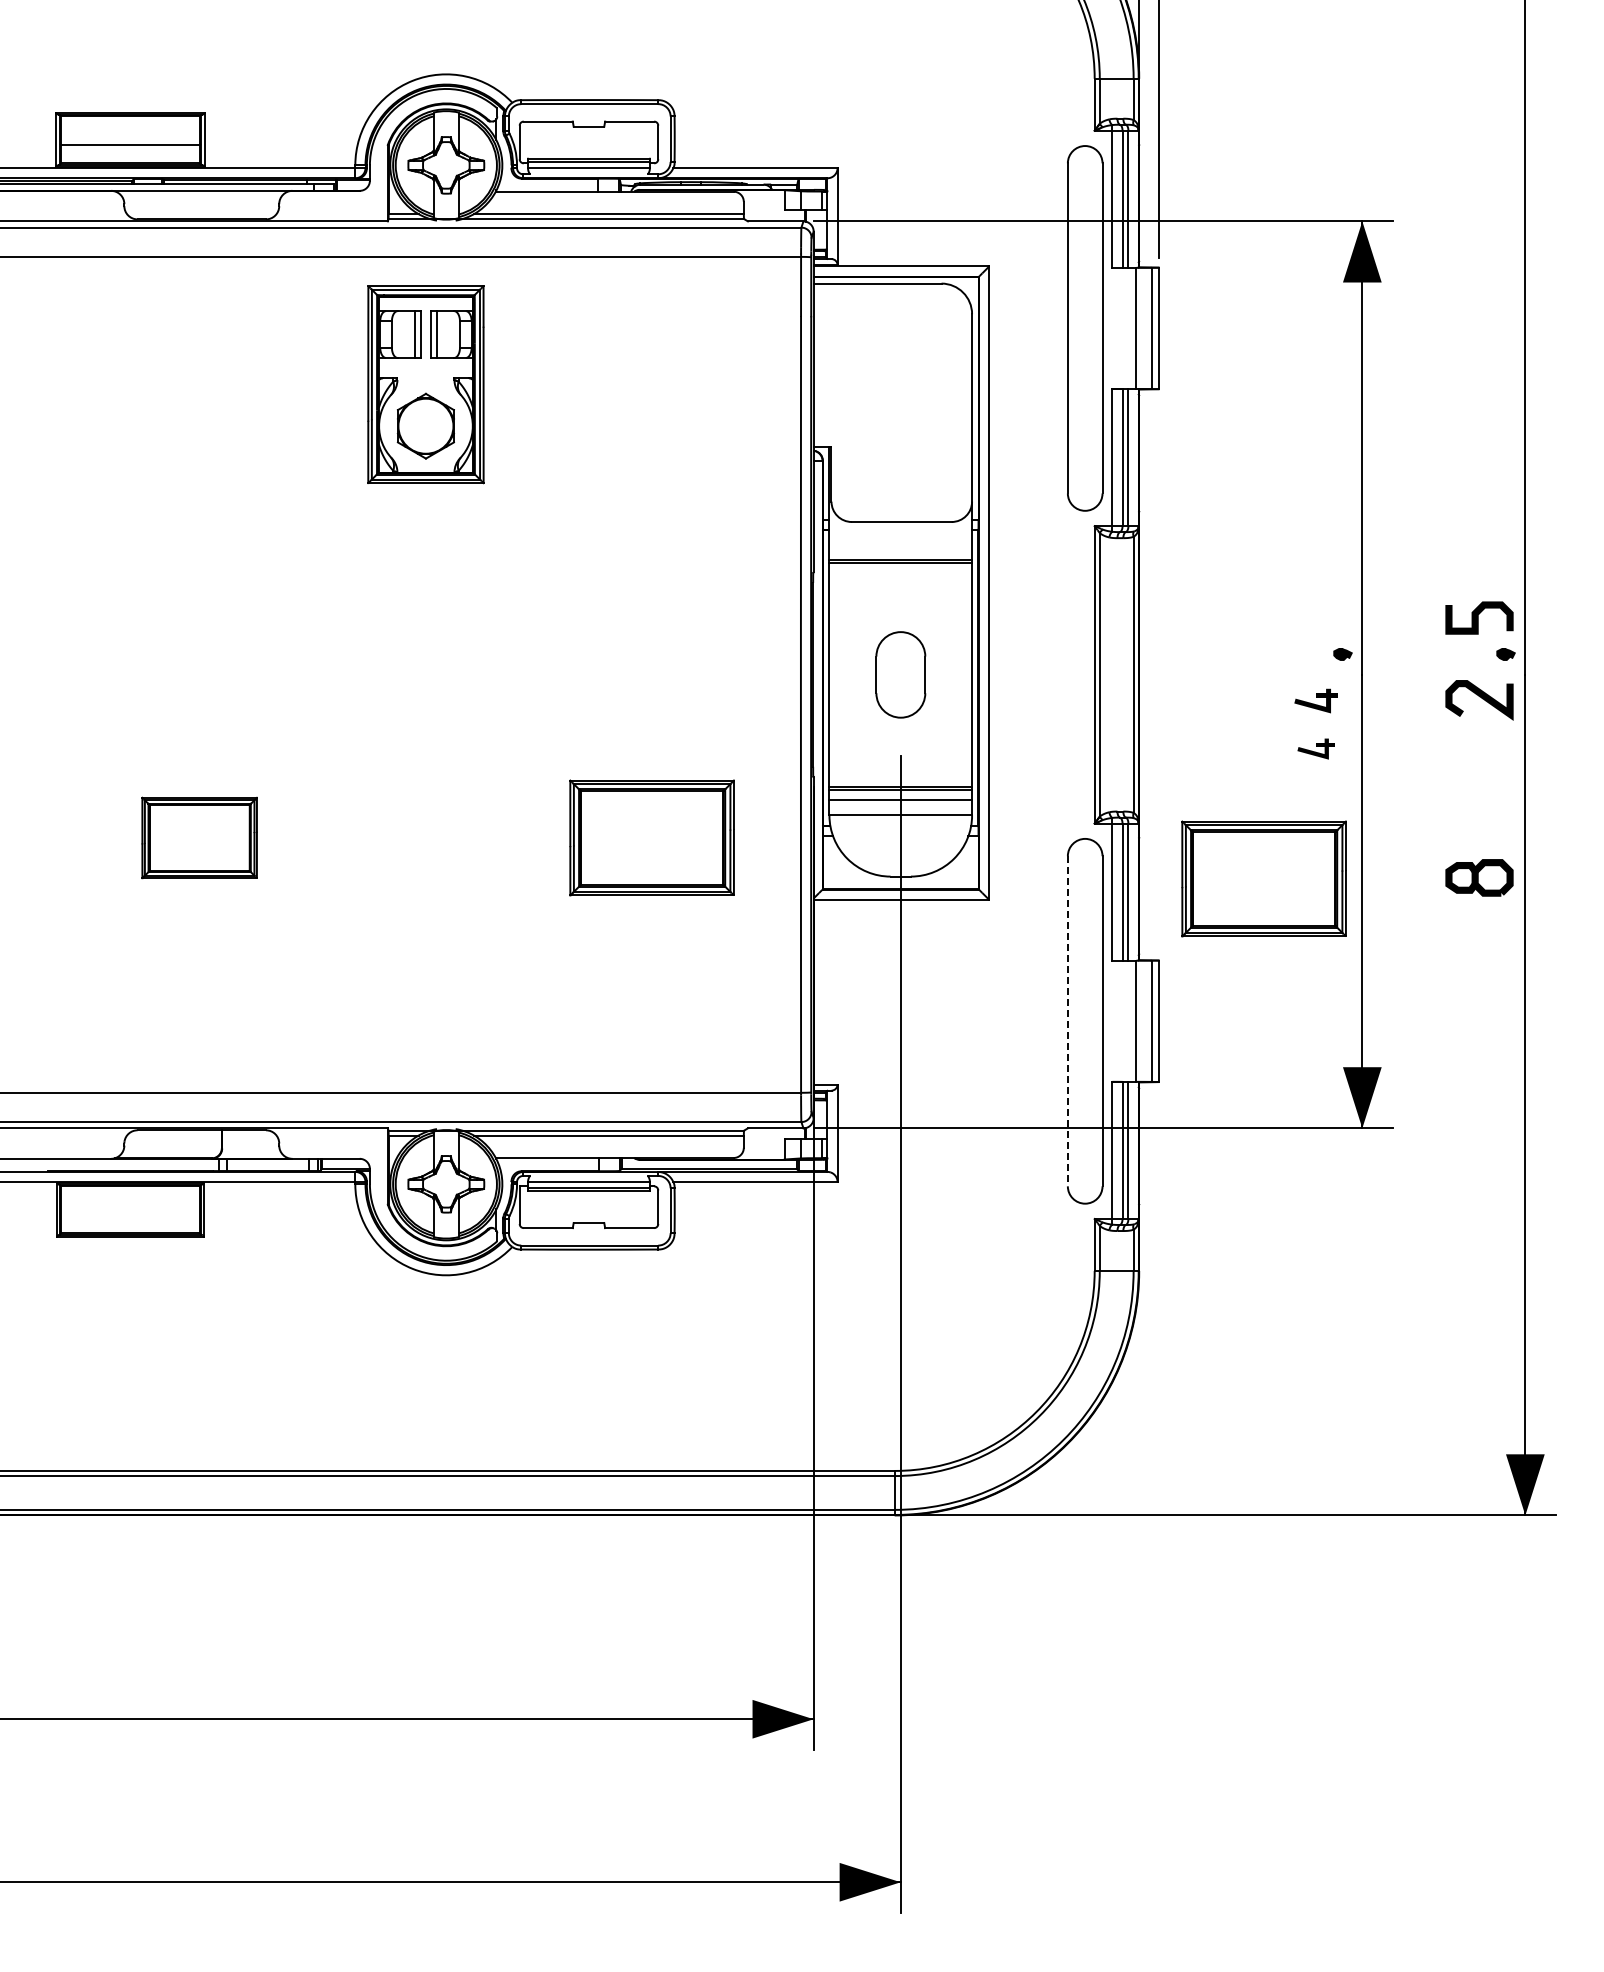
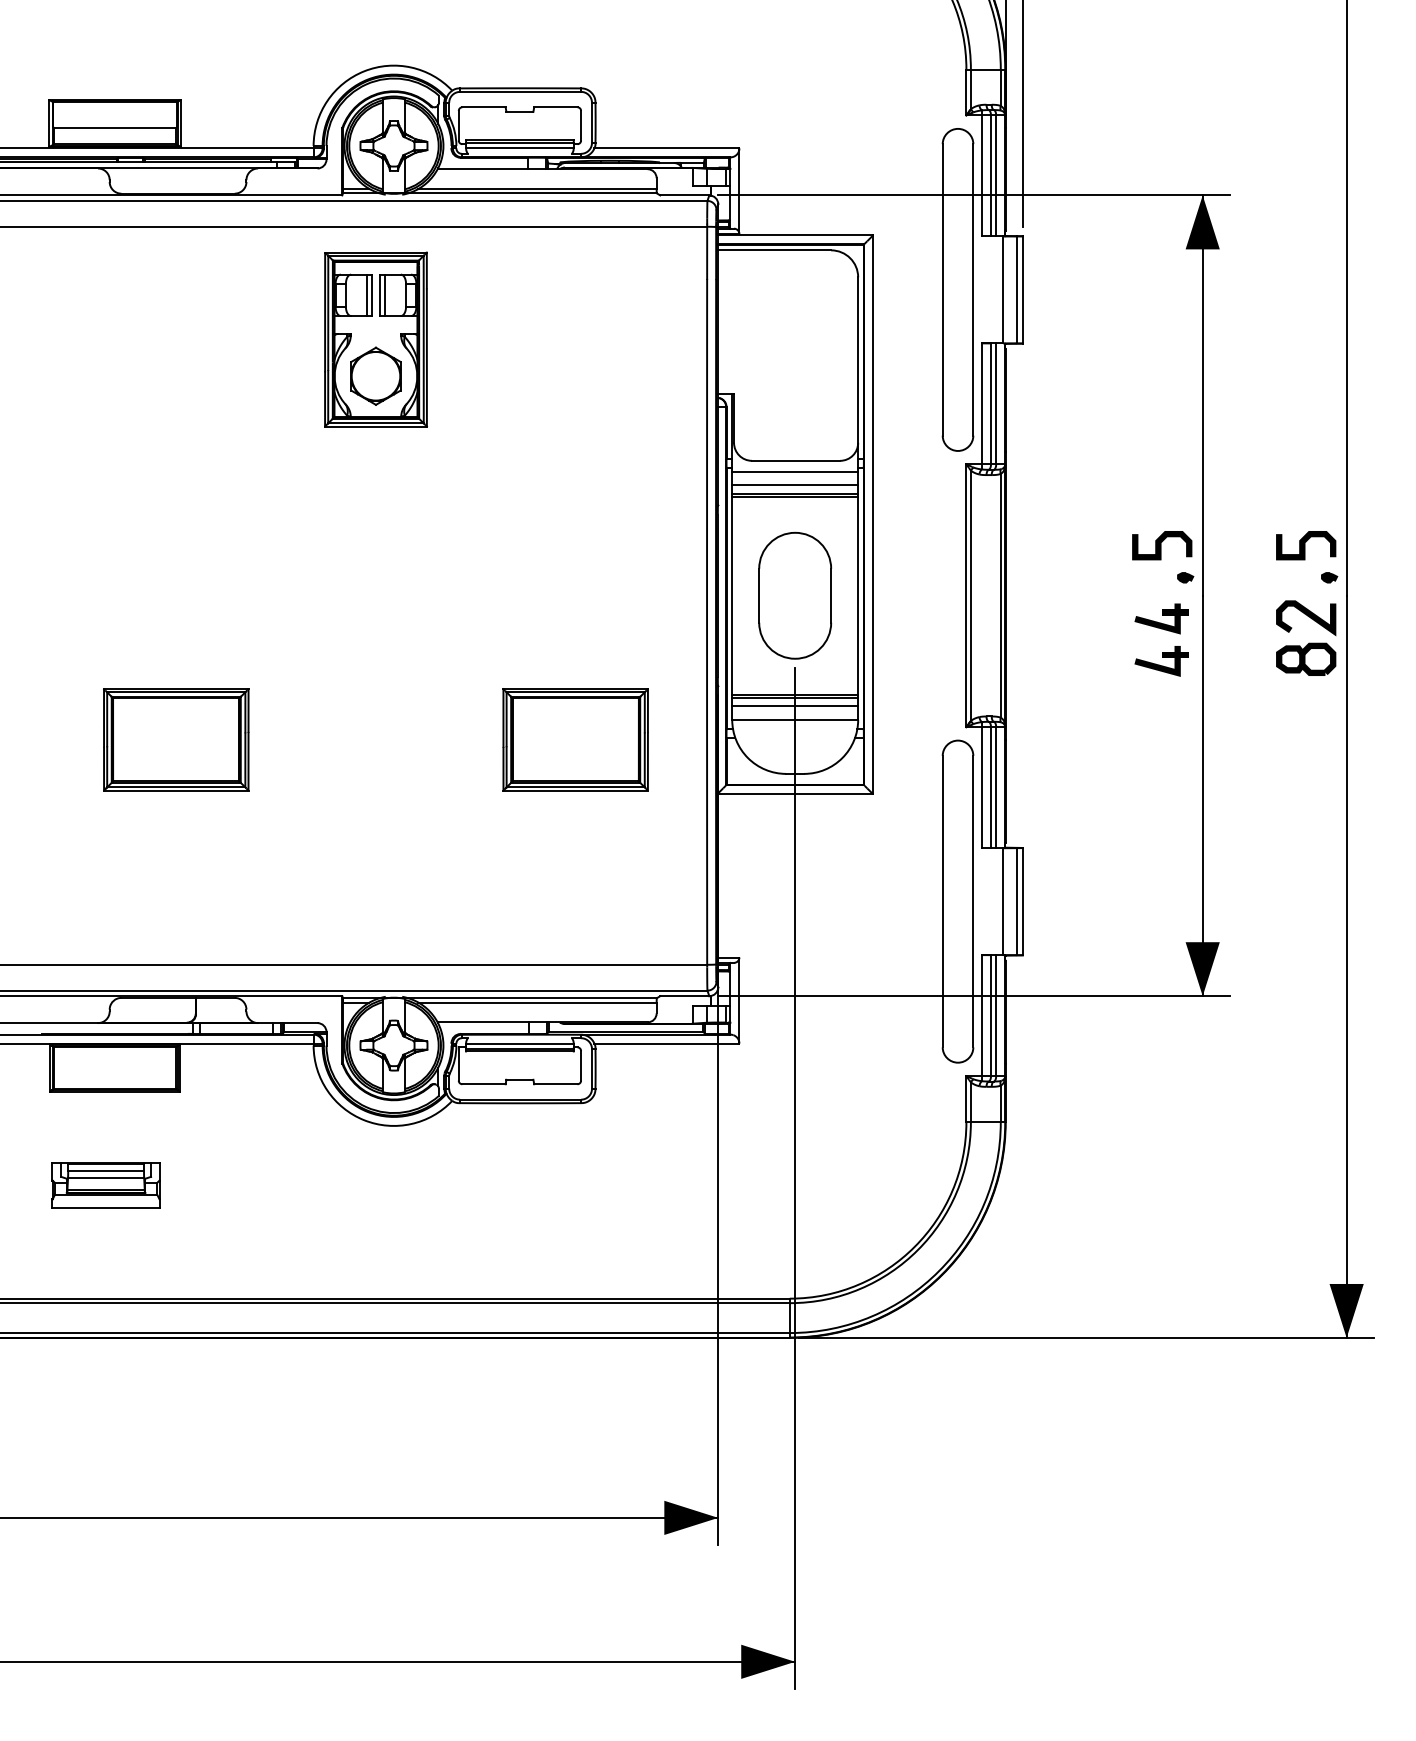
line: (900, 534) -> (794, 471), added
line: (900, 549) -> (794, 485), added
curve: (1315, 617) -> (1161, 545), added
part: (900, 674) -> (794, 595), size x1.67
part: (1315, 700) -> (1161, 618), size x1.43
part: (1315, 748) -> (1161, 660), size x1.67
part: (199, 837) -> (176, 739), size x1.43
part: (1479, 877) -> (1306, 659), moved
part: (1263, 878) -> (1115, 775), removed
line: (1067, 1021) -> (942, 901), dashed -> solid
part: (119, 1342) -> (105, 1185), added

